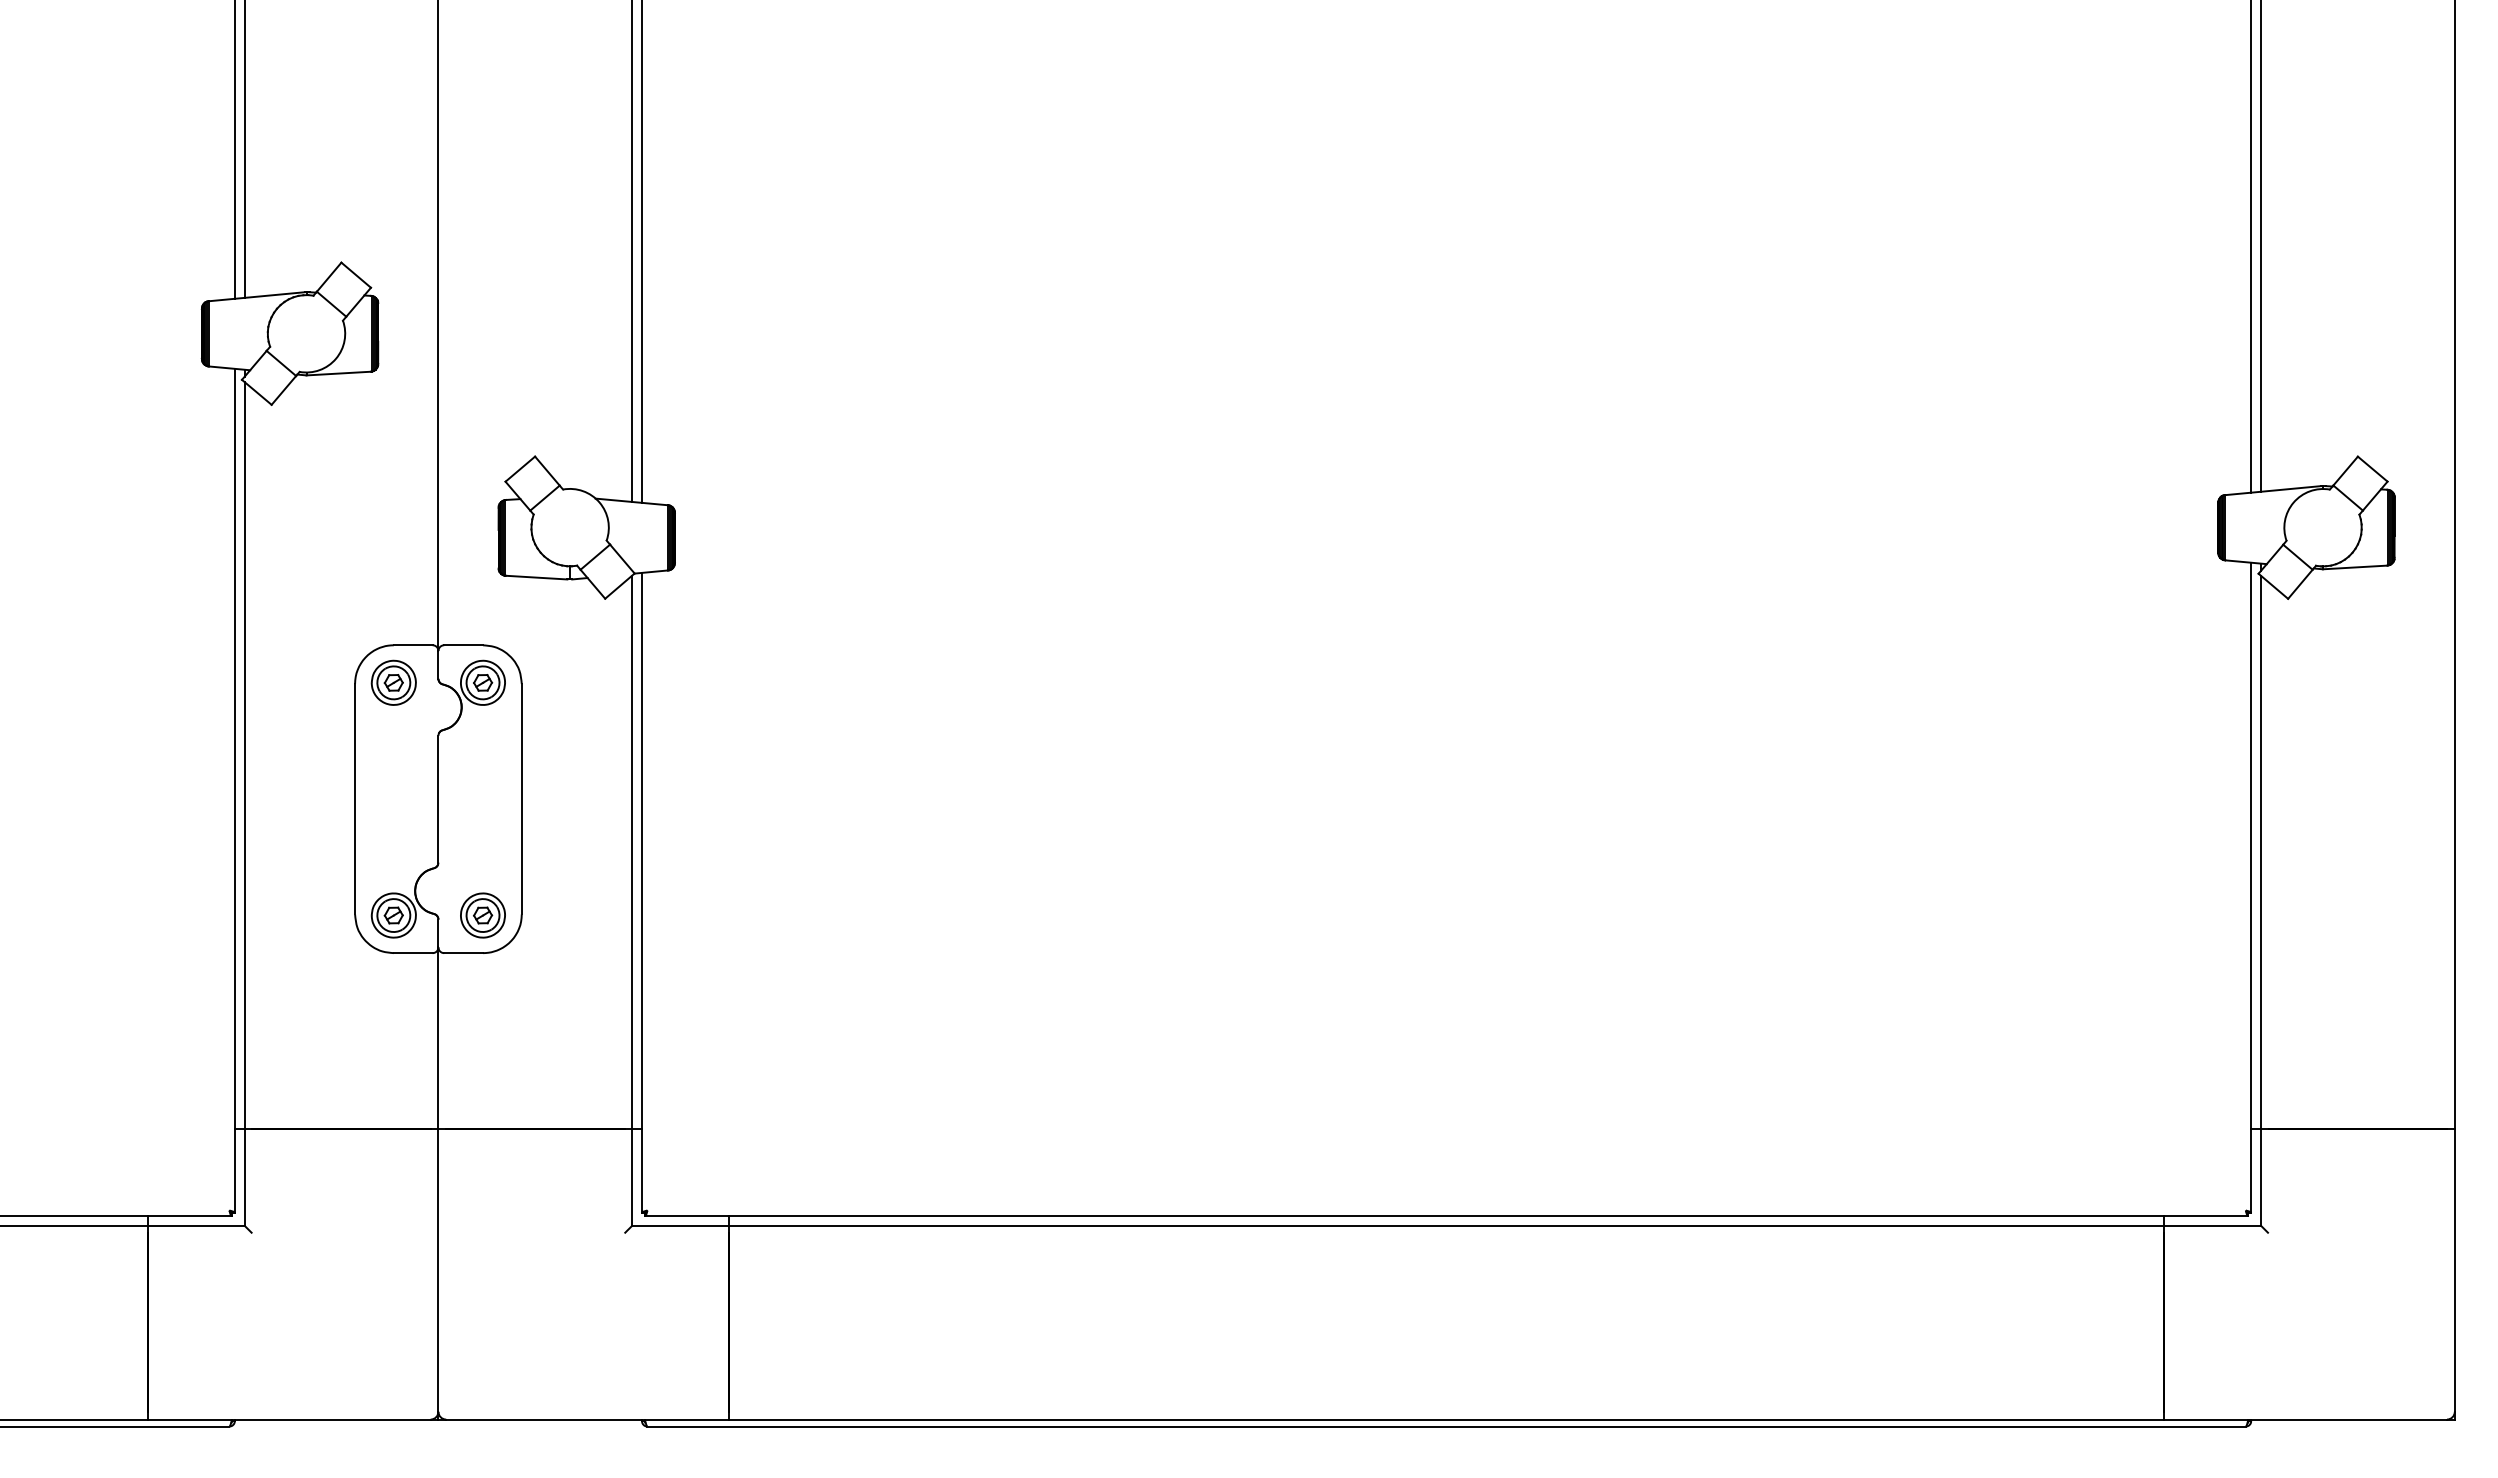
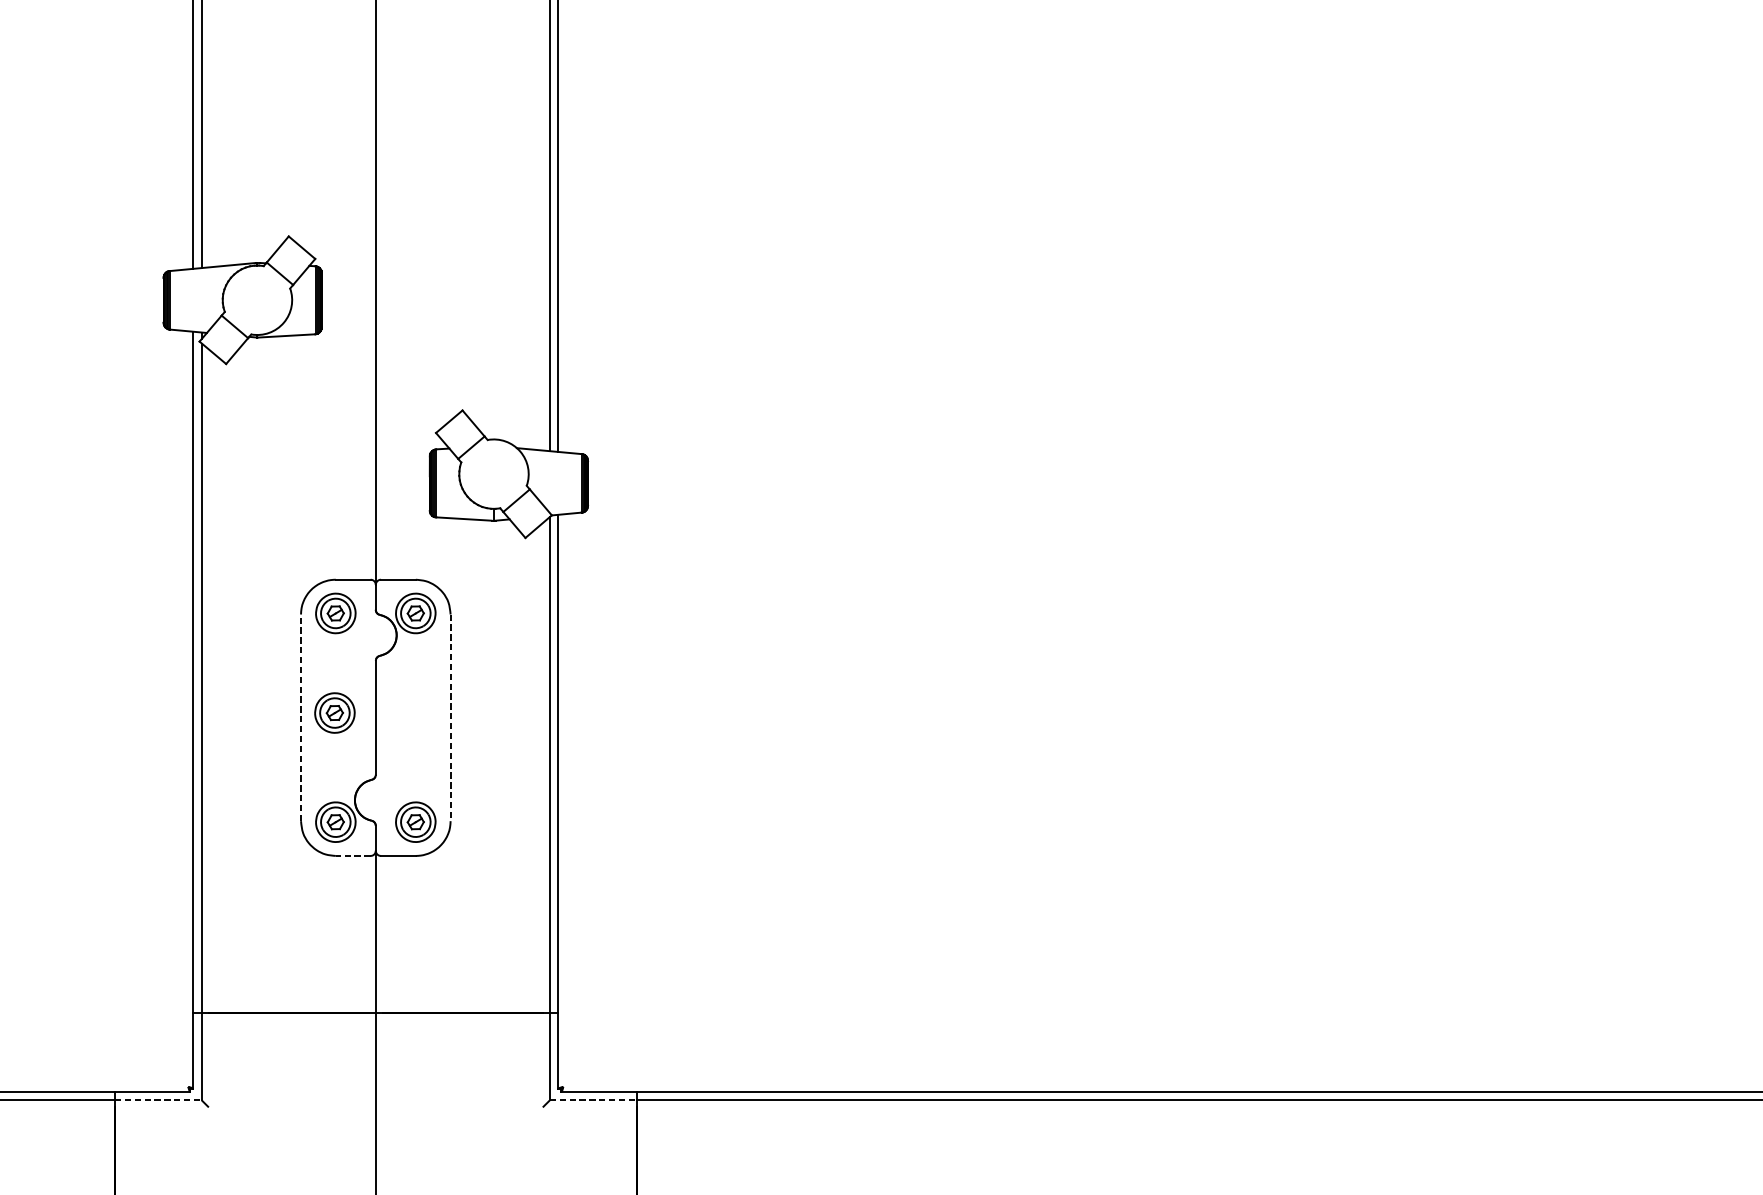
part: (392, 793) -> (334, 712), added
line: (355, 798) -> (301, 717), solid -> dashed
line: (521, 799) -> (450, 718), solid -> dashed
line: (412, 953) -> (352, 856), solid -> dashed
line: (196, 1225) -> (158, 1100), solid -> dashed
line: (681, 1225) -> (593, 1100), solid -> dashed

